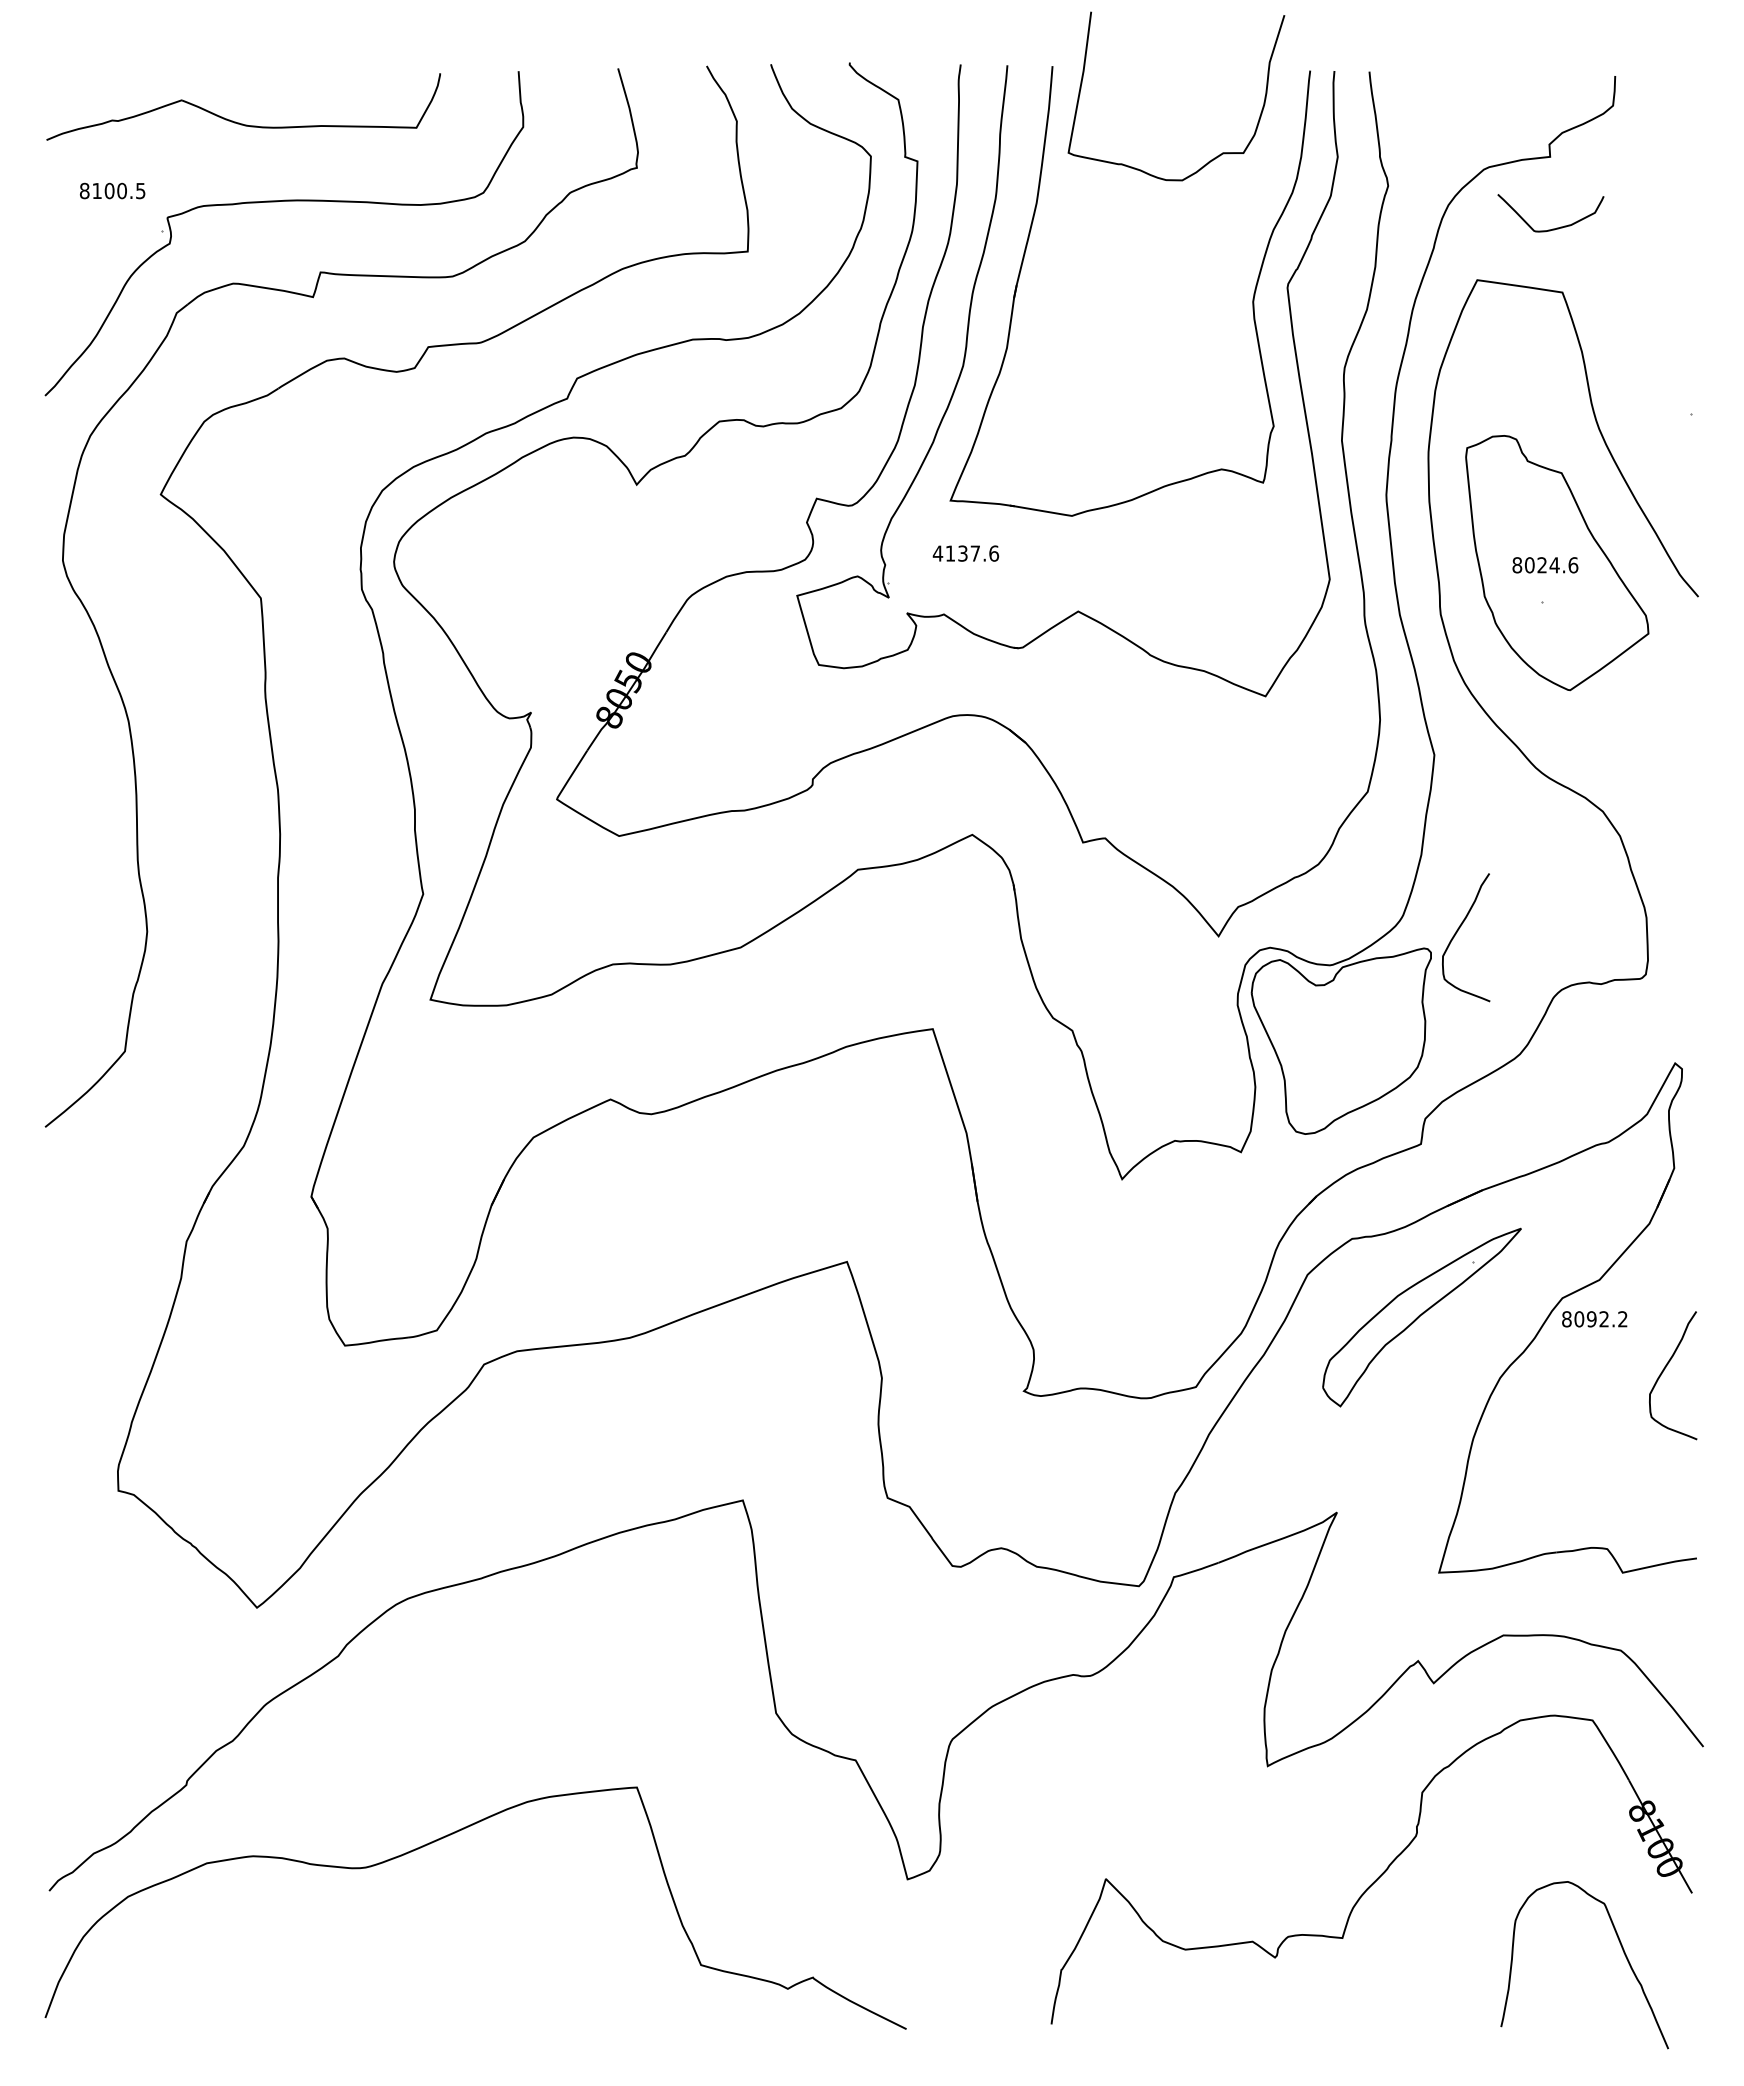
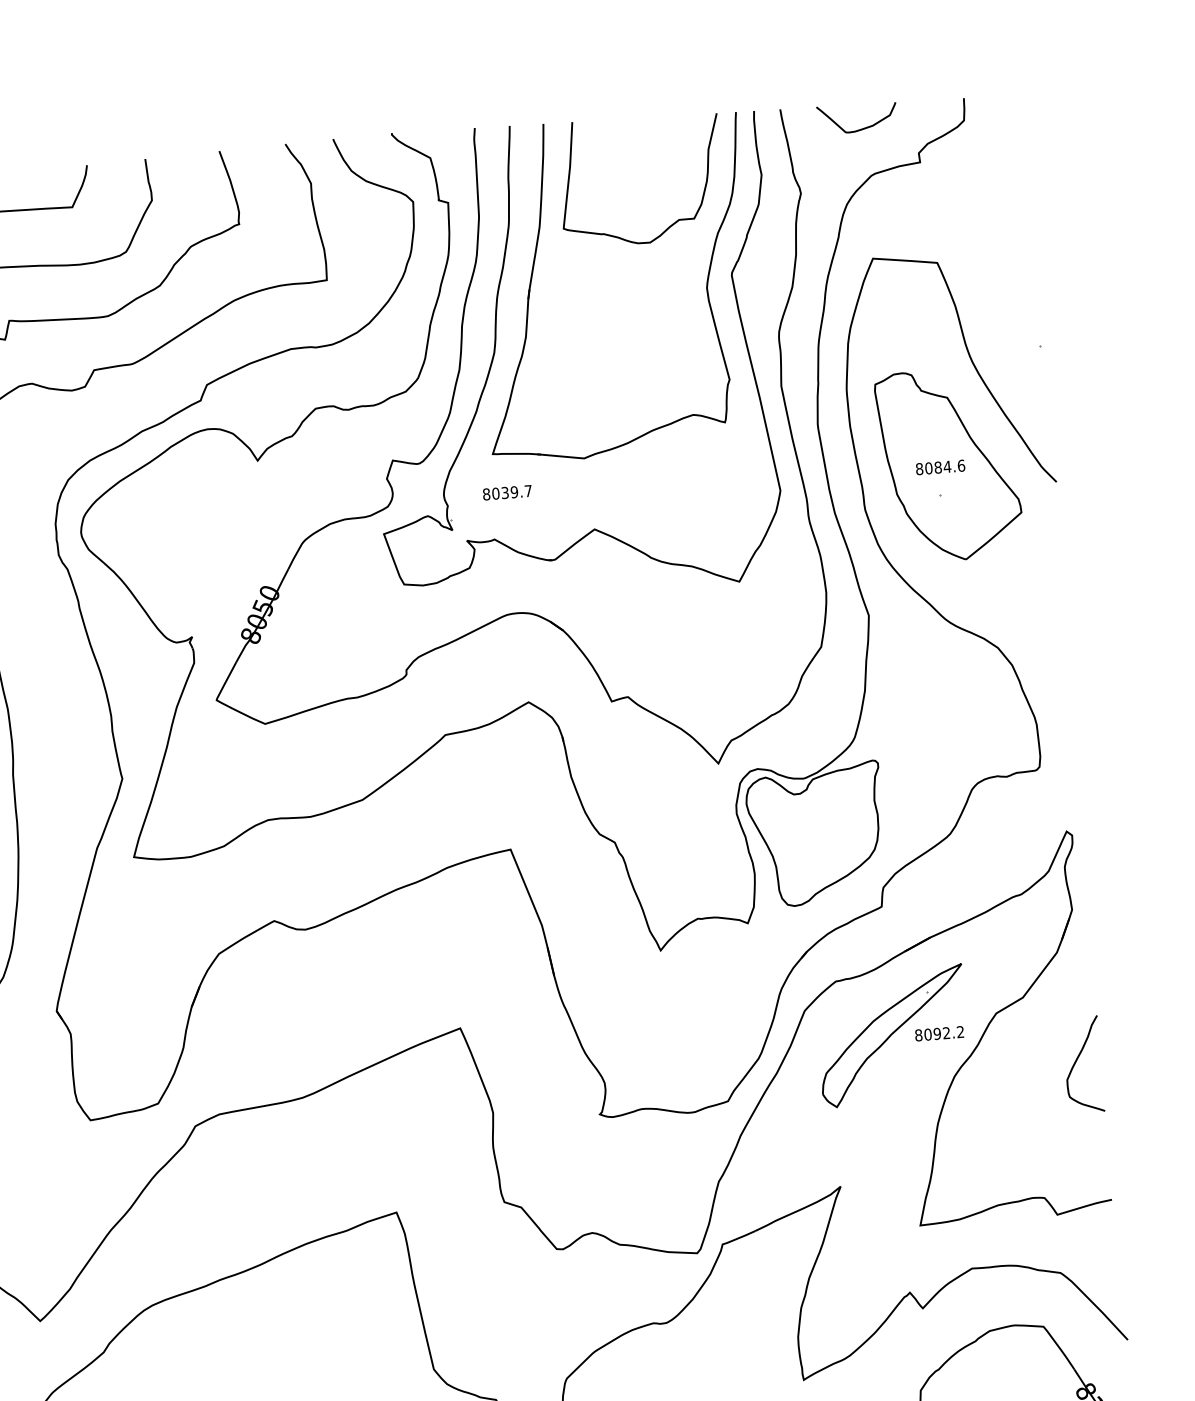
curve: (1217, 155) -> (674, 221), moved
curve: (1552, 228) -> (859, 129), moved
text: (965, 553) -> (507, 492), 4137.6 -> 8039.7
text: (1542, 565) -> (938, 467), 8024.6 -> 8084.6
curve: (1458, 931) -> (897, 745), removed
text: (1594, 1319) -> (939, 1033), moved

